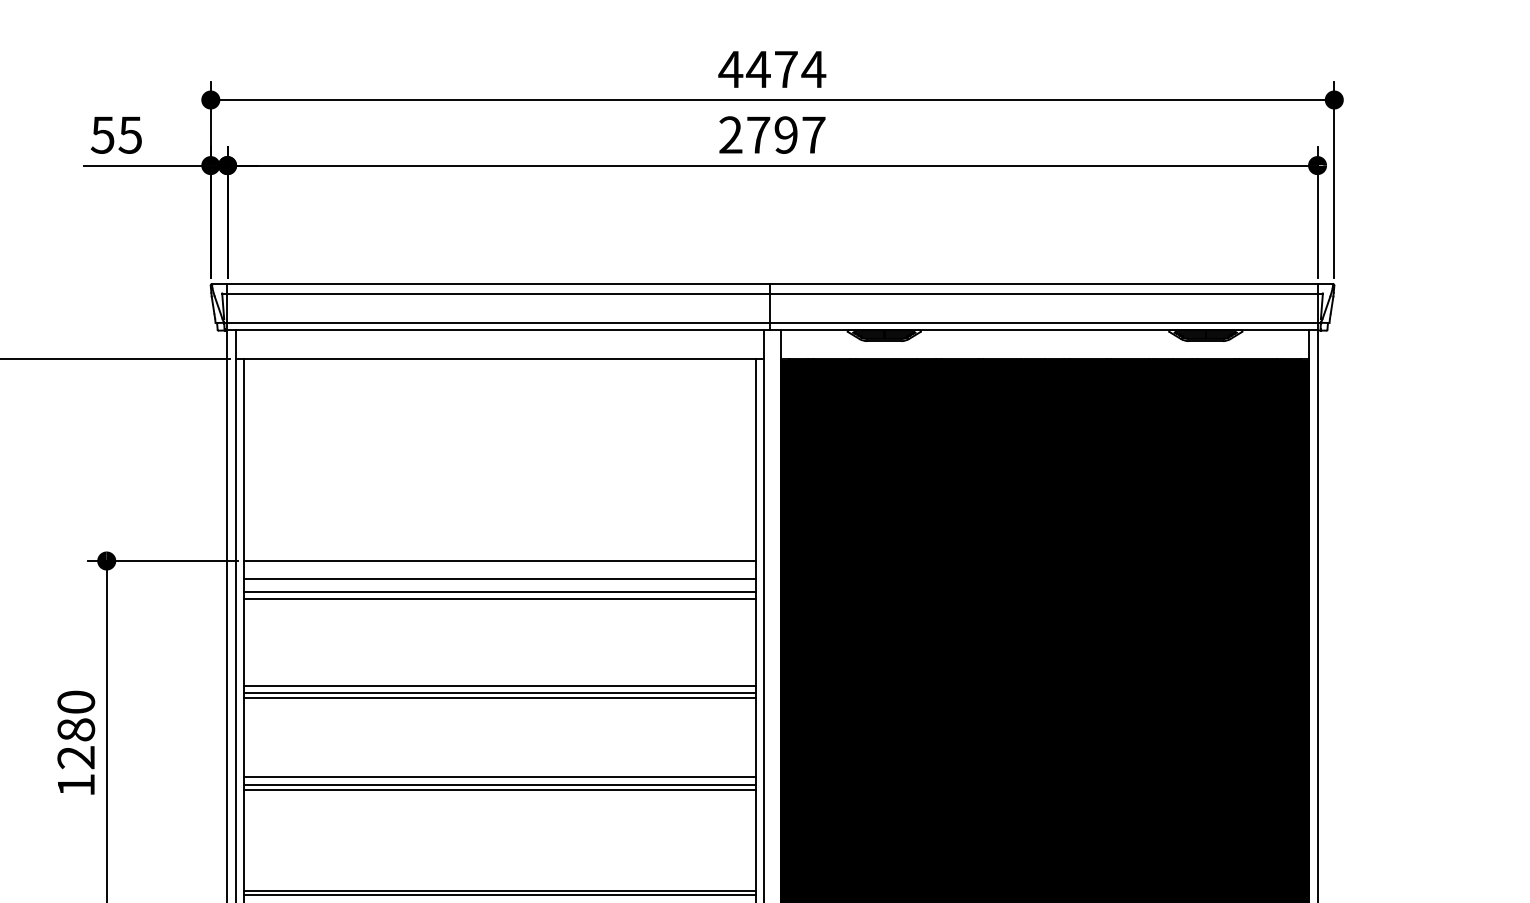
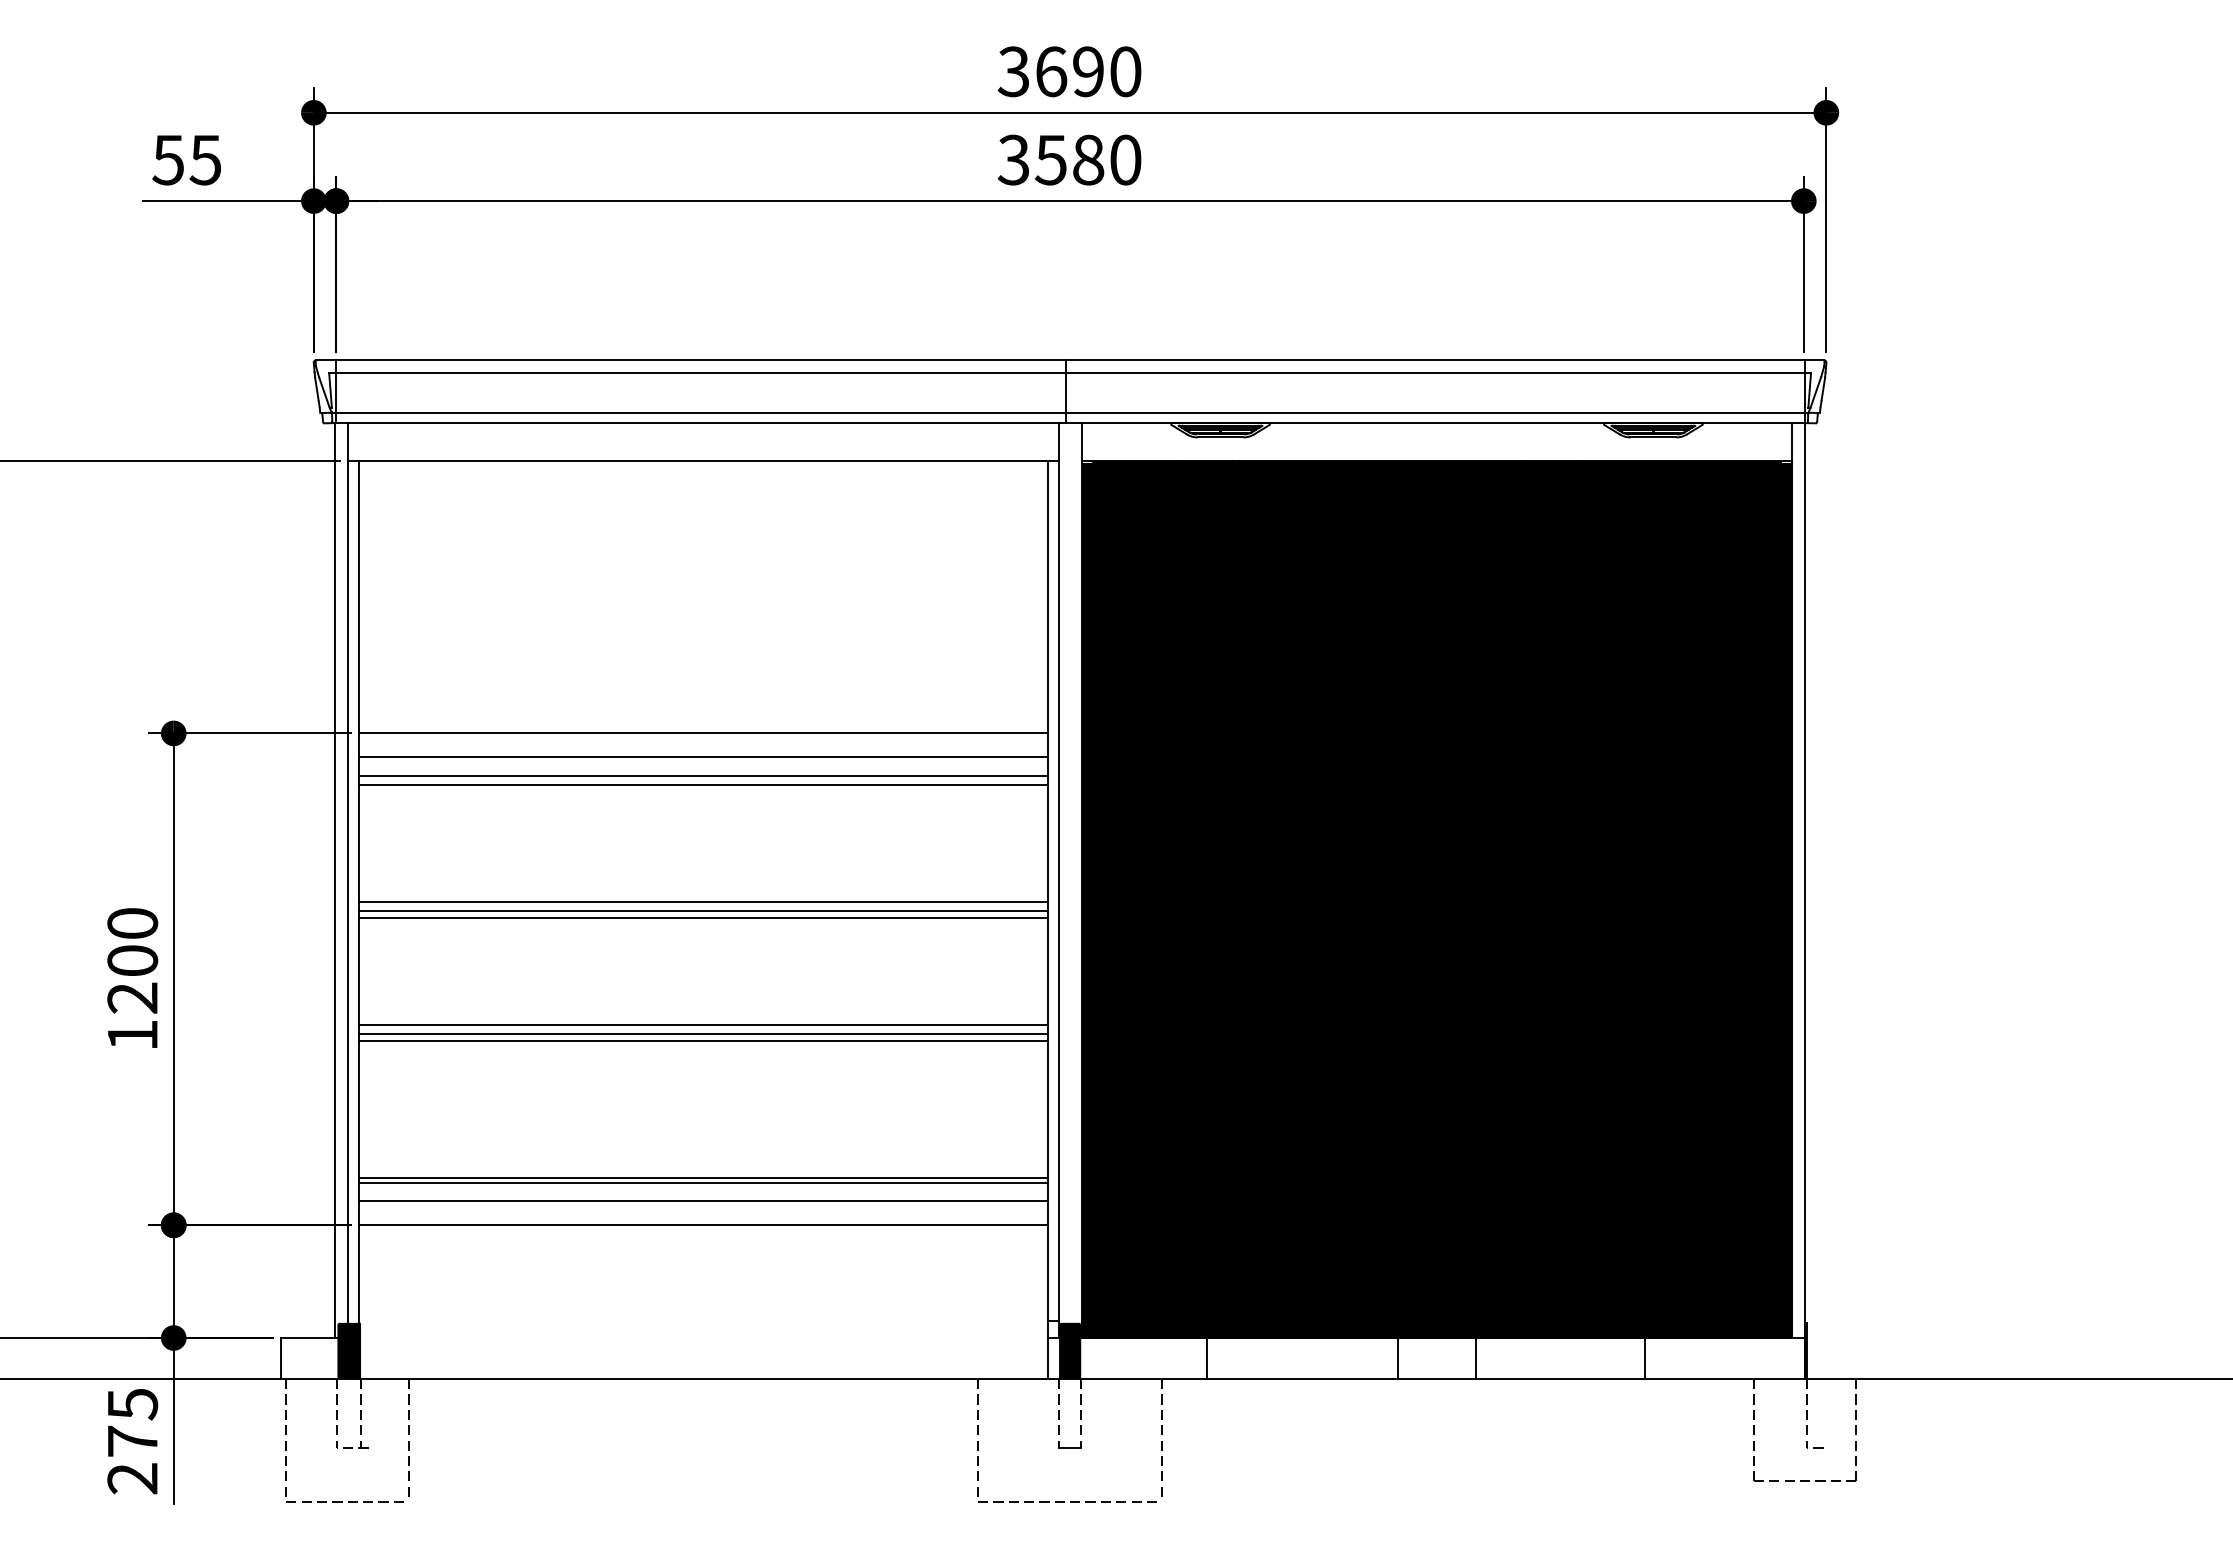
text: (772, 69) -> (1069, 71), 4474 -> 3690
text: (772, 134) -> (1069, 159), 2797 -> 3580
text: (76, 729) -> (132, 960), 1280 -> 1200

